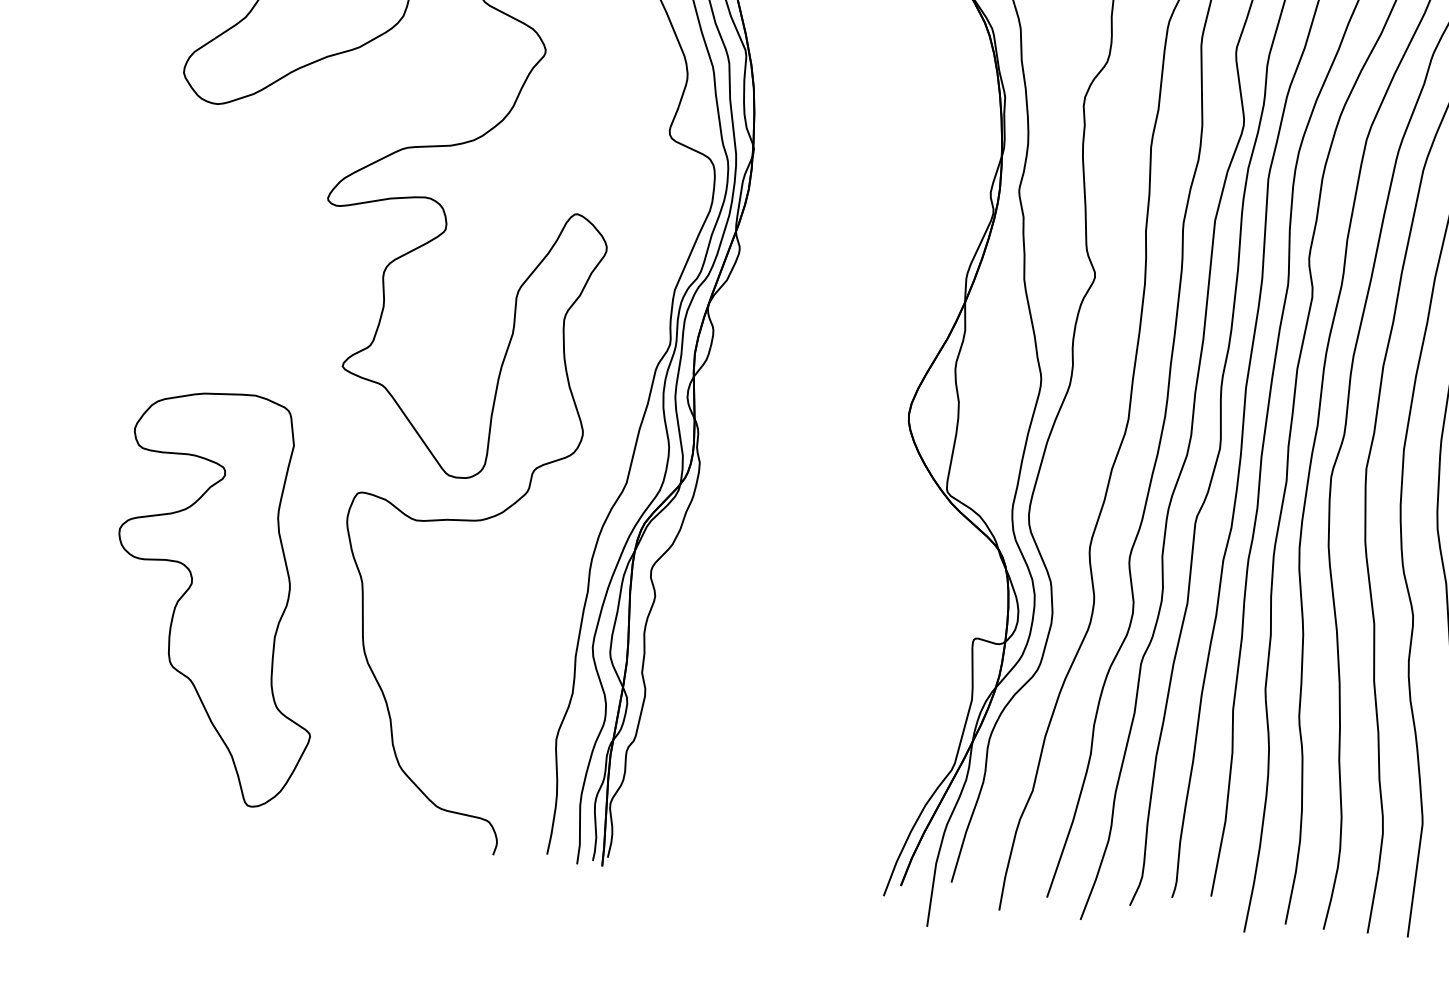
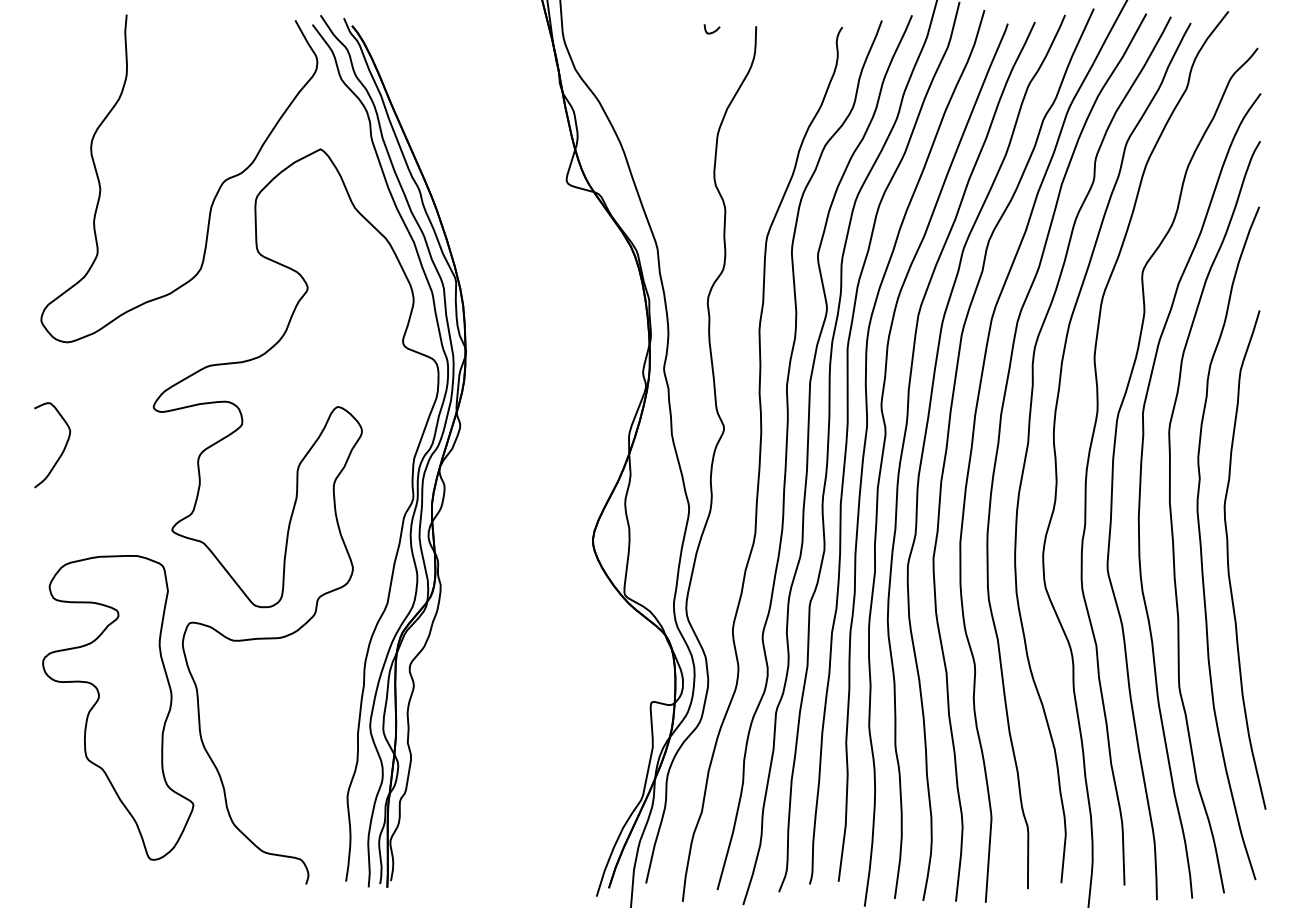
curve: (201, 249) -> (62, 450), added
part: (217, 598) -> (118, 707), moved

